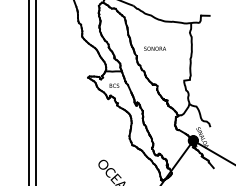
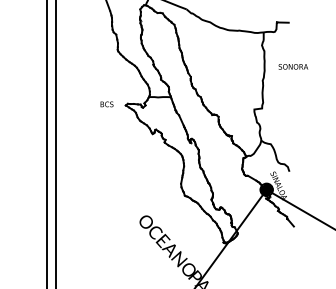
text: (155, 48) -> (293, 66), moved
text: (114, 85) -> (106, 104), moved

